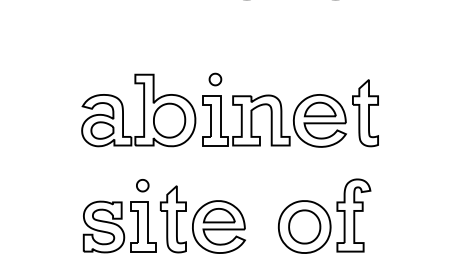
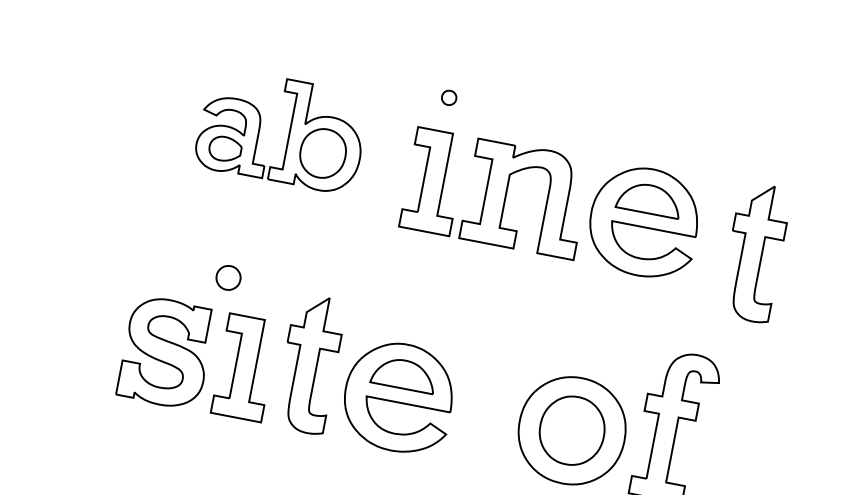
part: (215, 79) -> (449, 97), size x0.6
part: (138, 110) -> (281, 130), size x0.7
part: (365, 113) -> (754, 253), moved
part: (142, 185) -> (228, 277), moved

